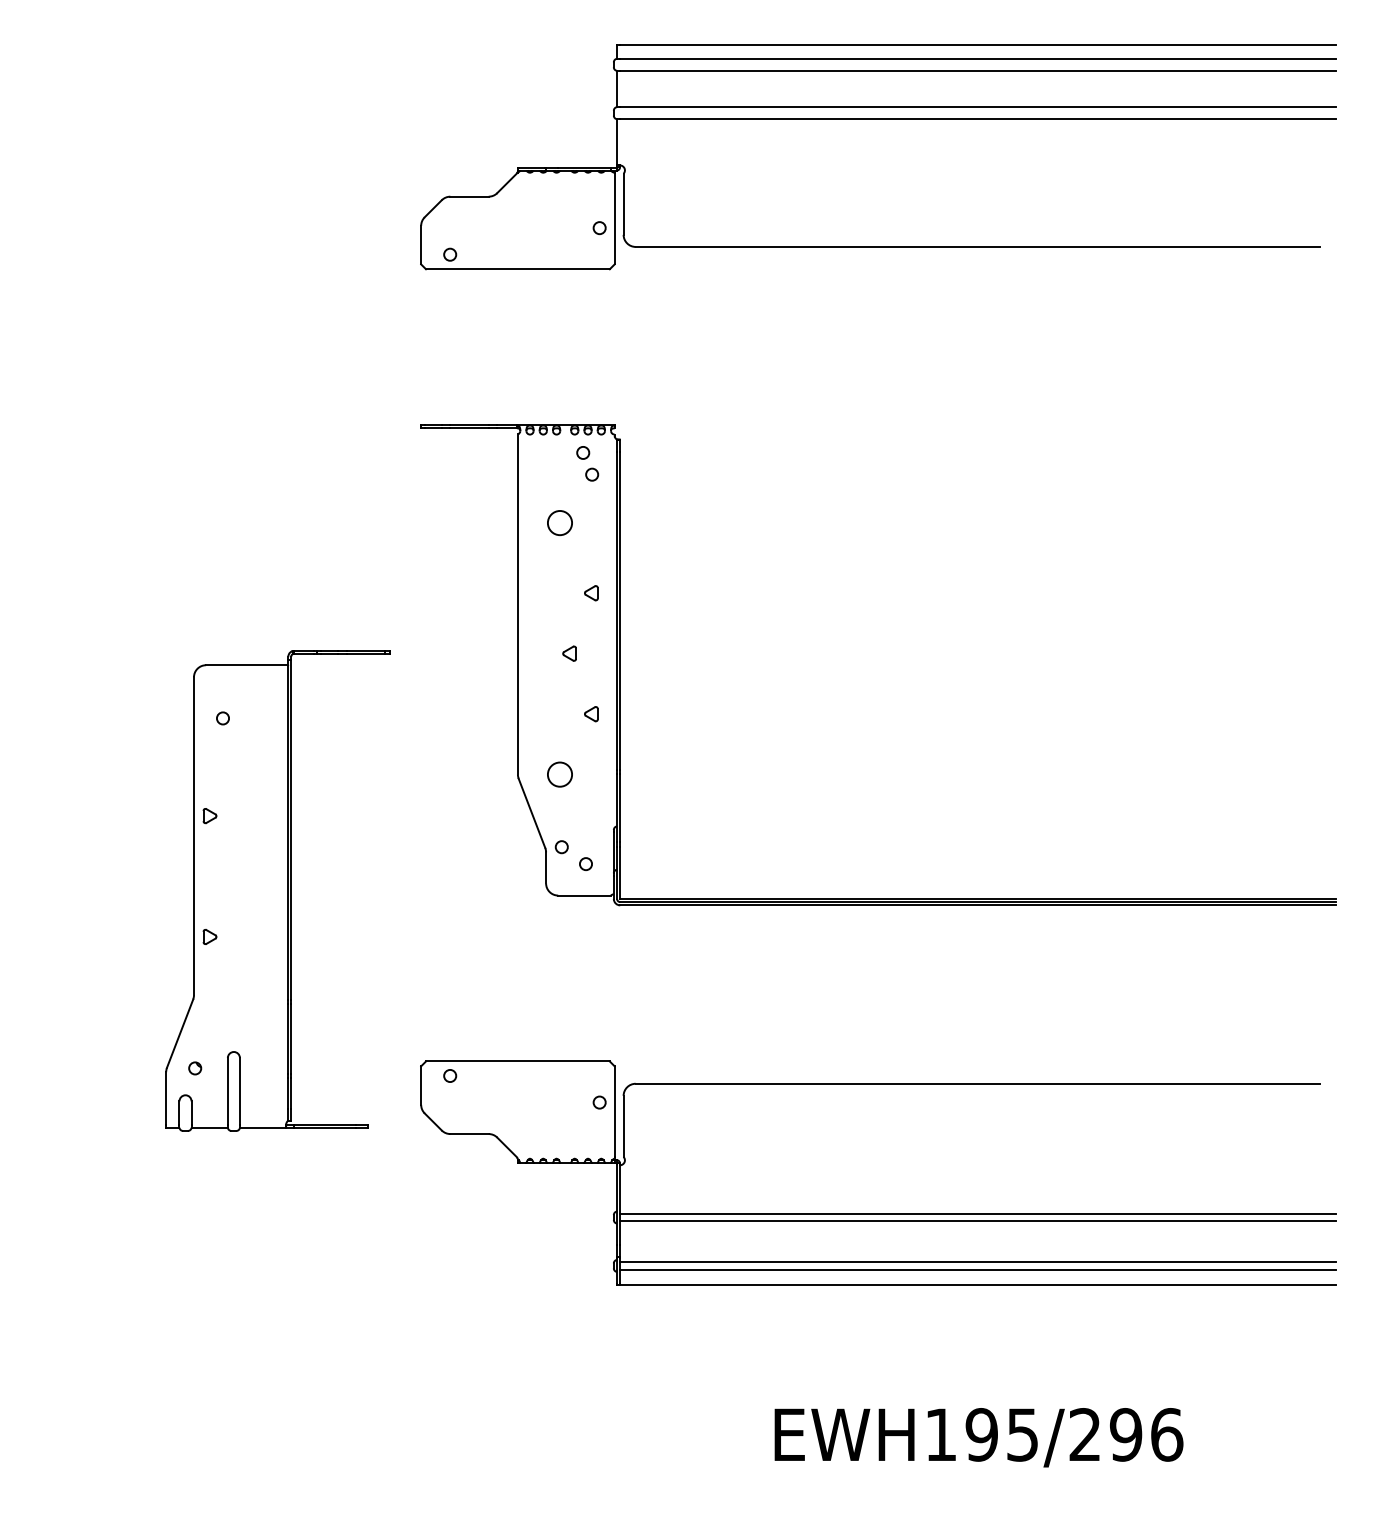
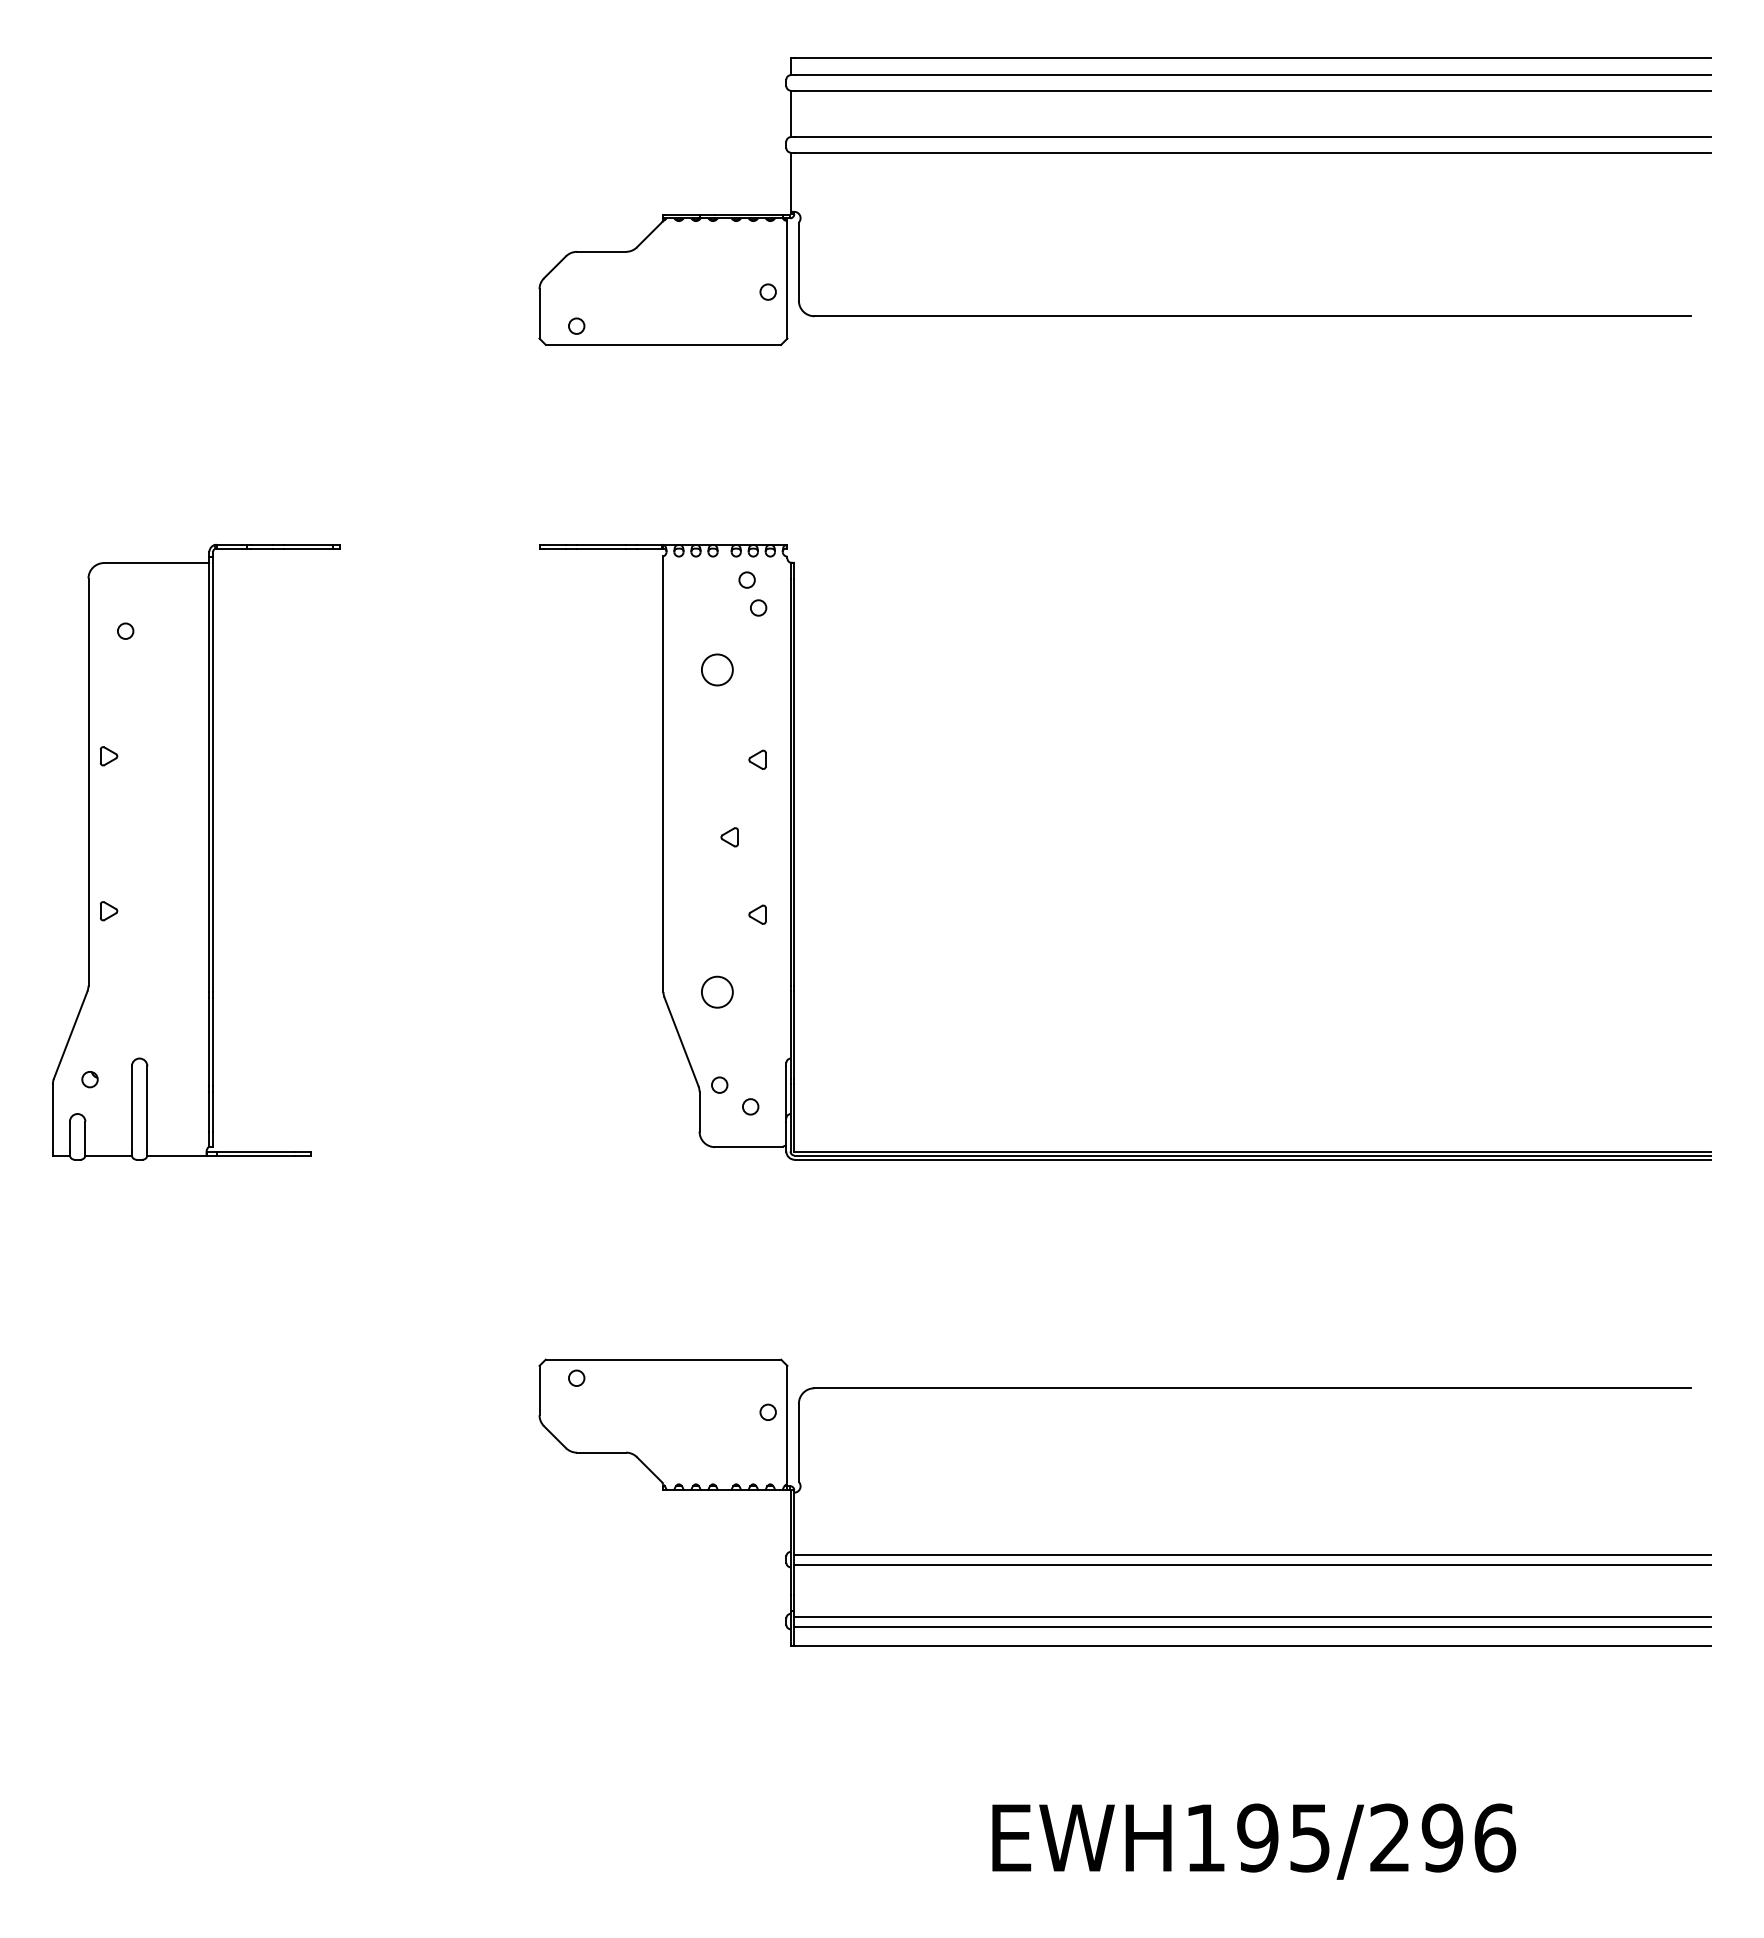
part: (278, 891) -> (196, 852), moved

